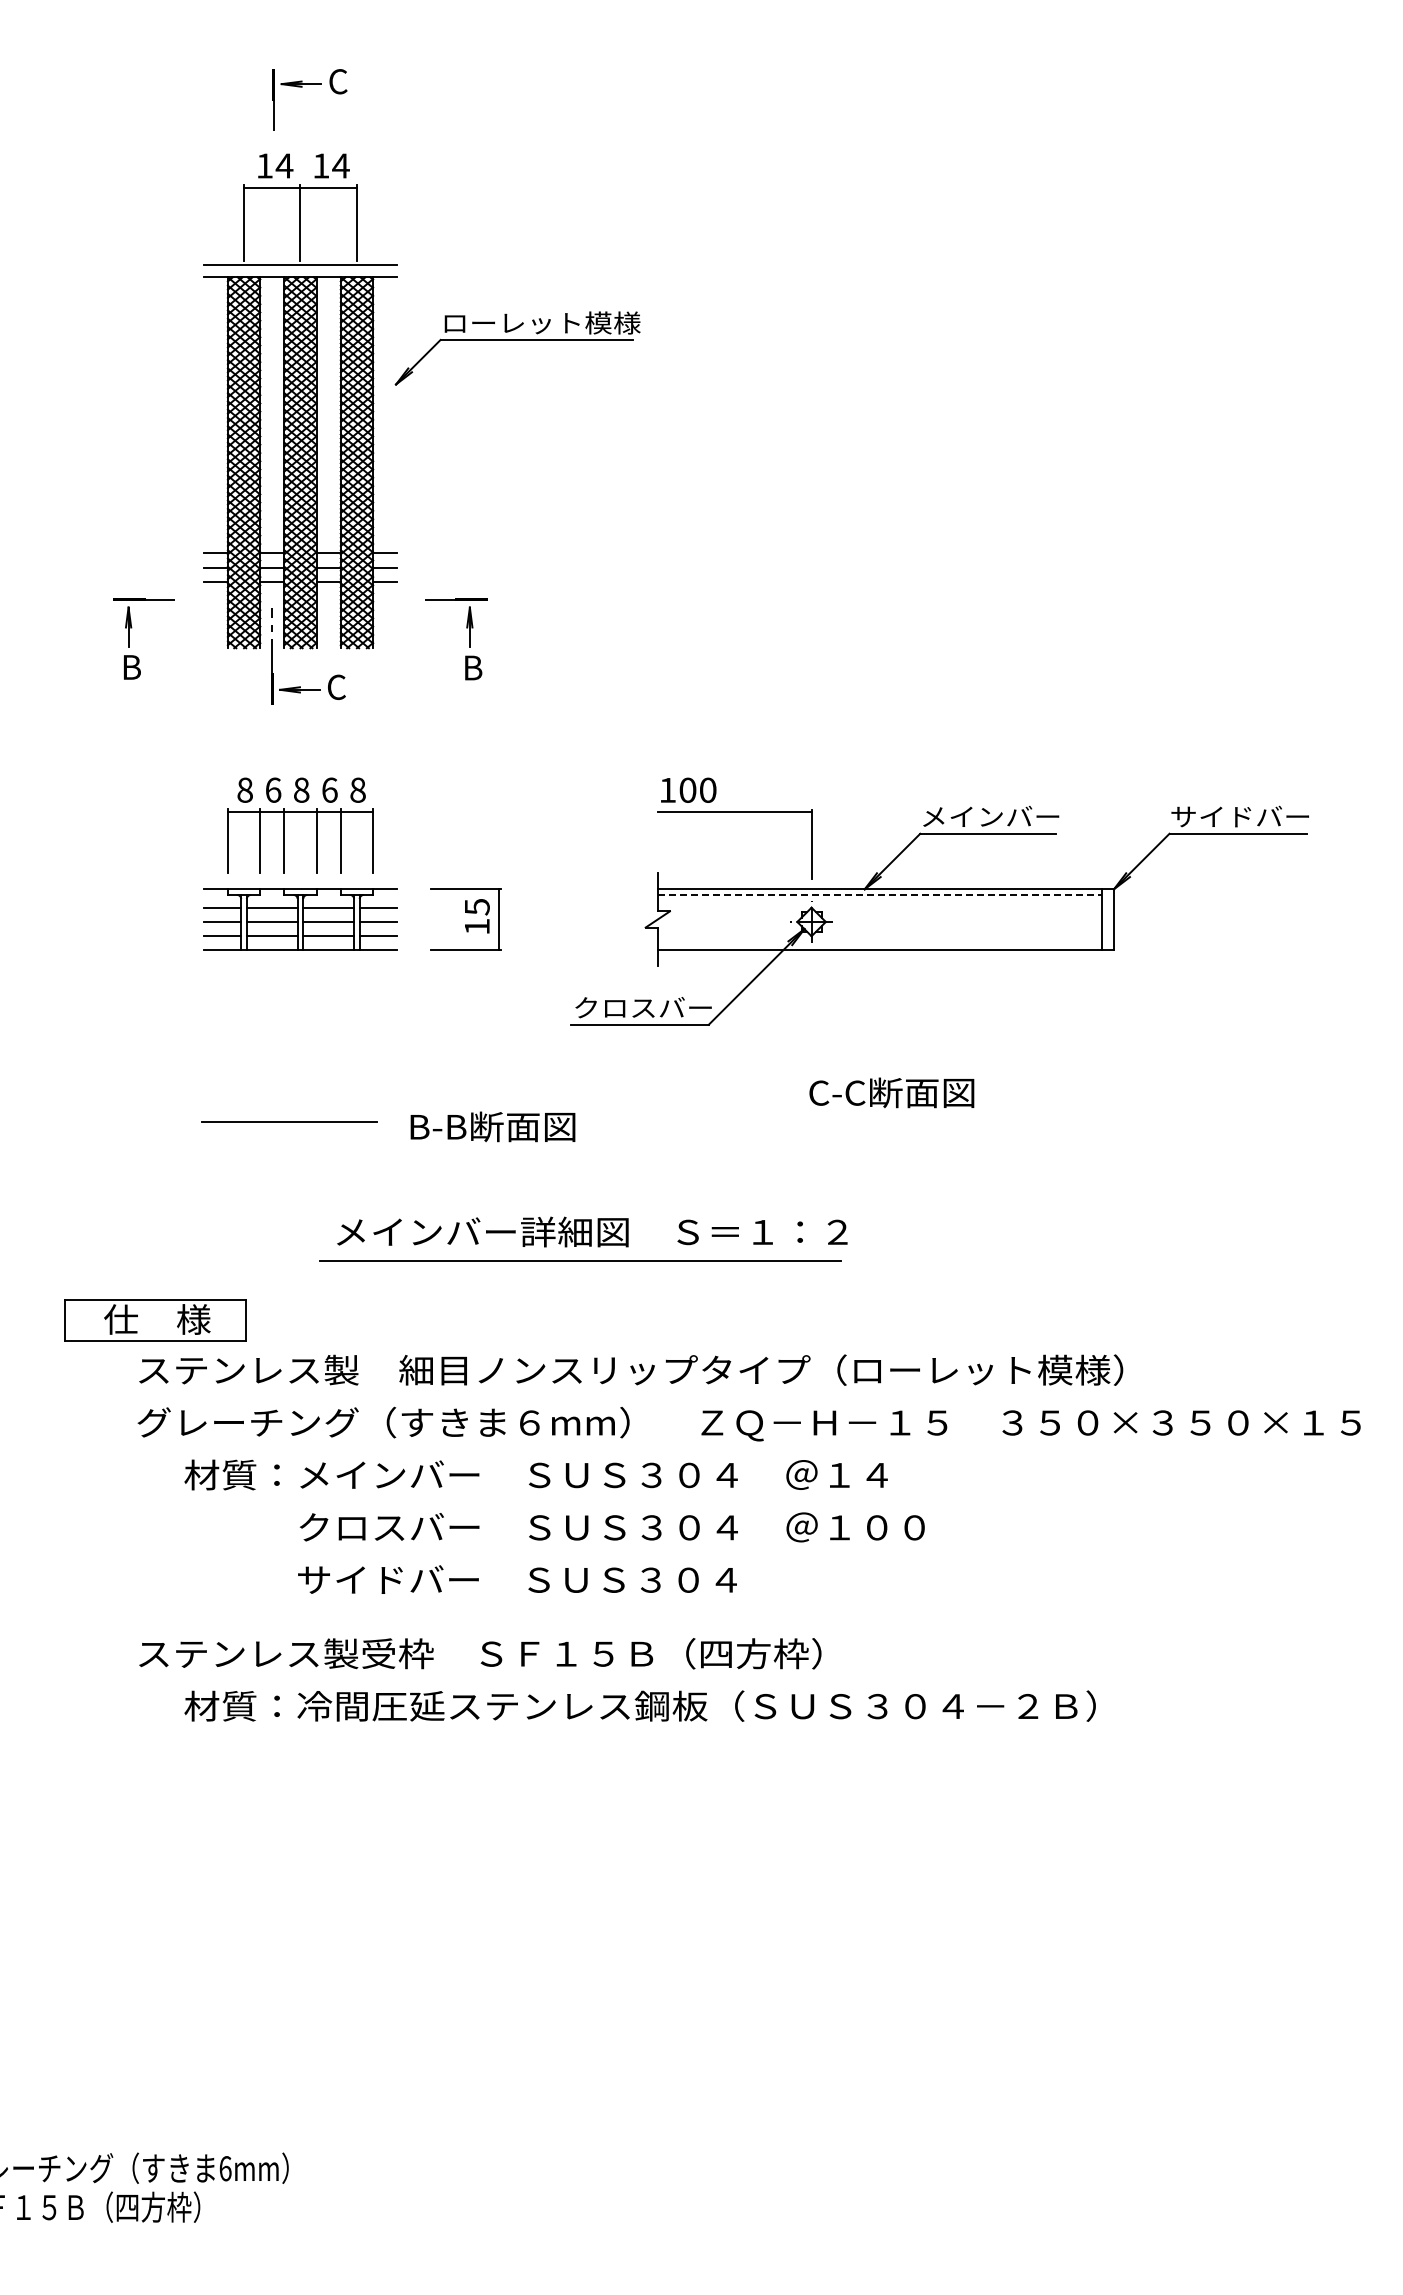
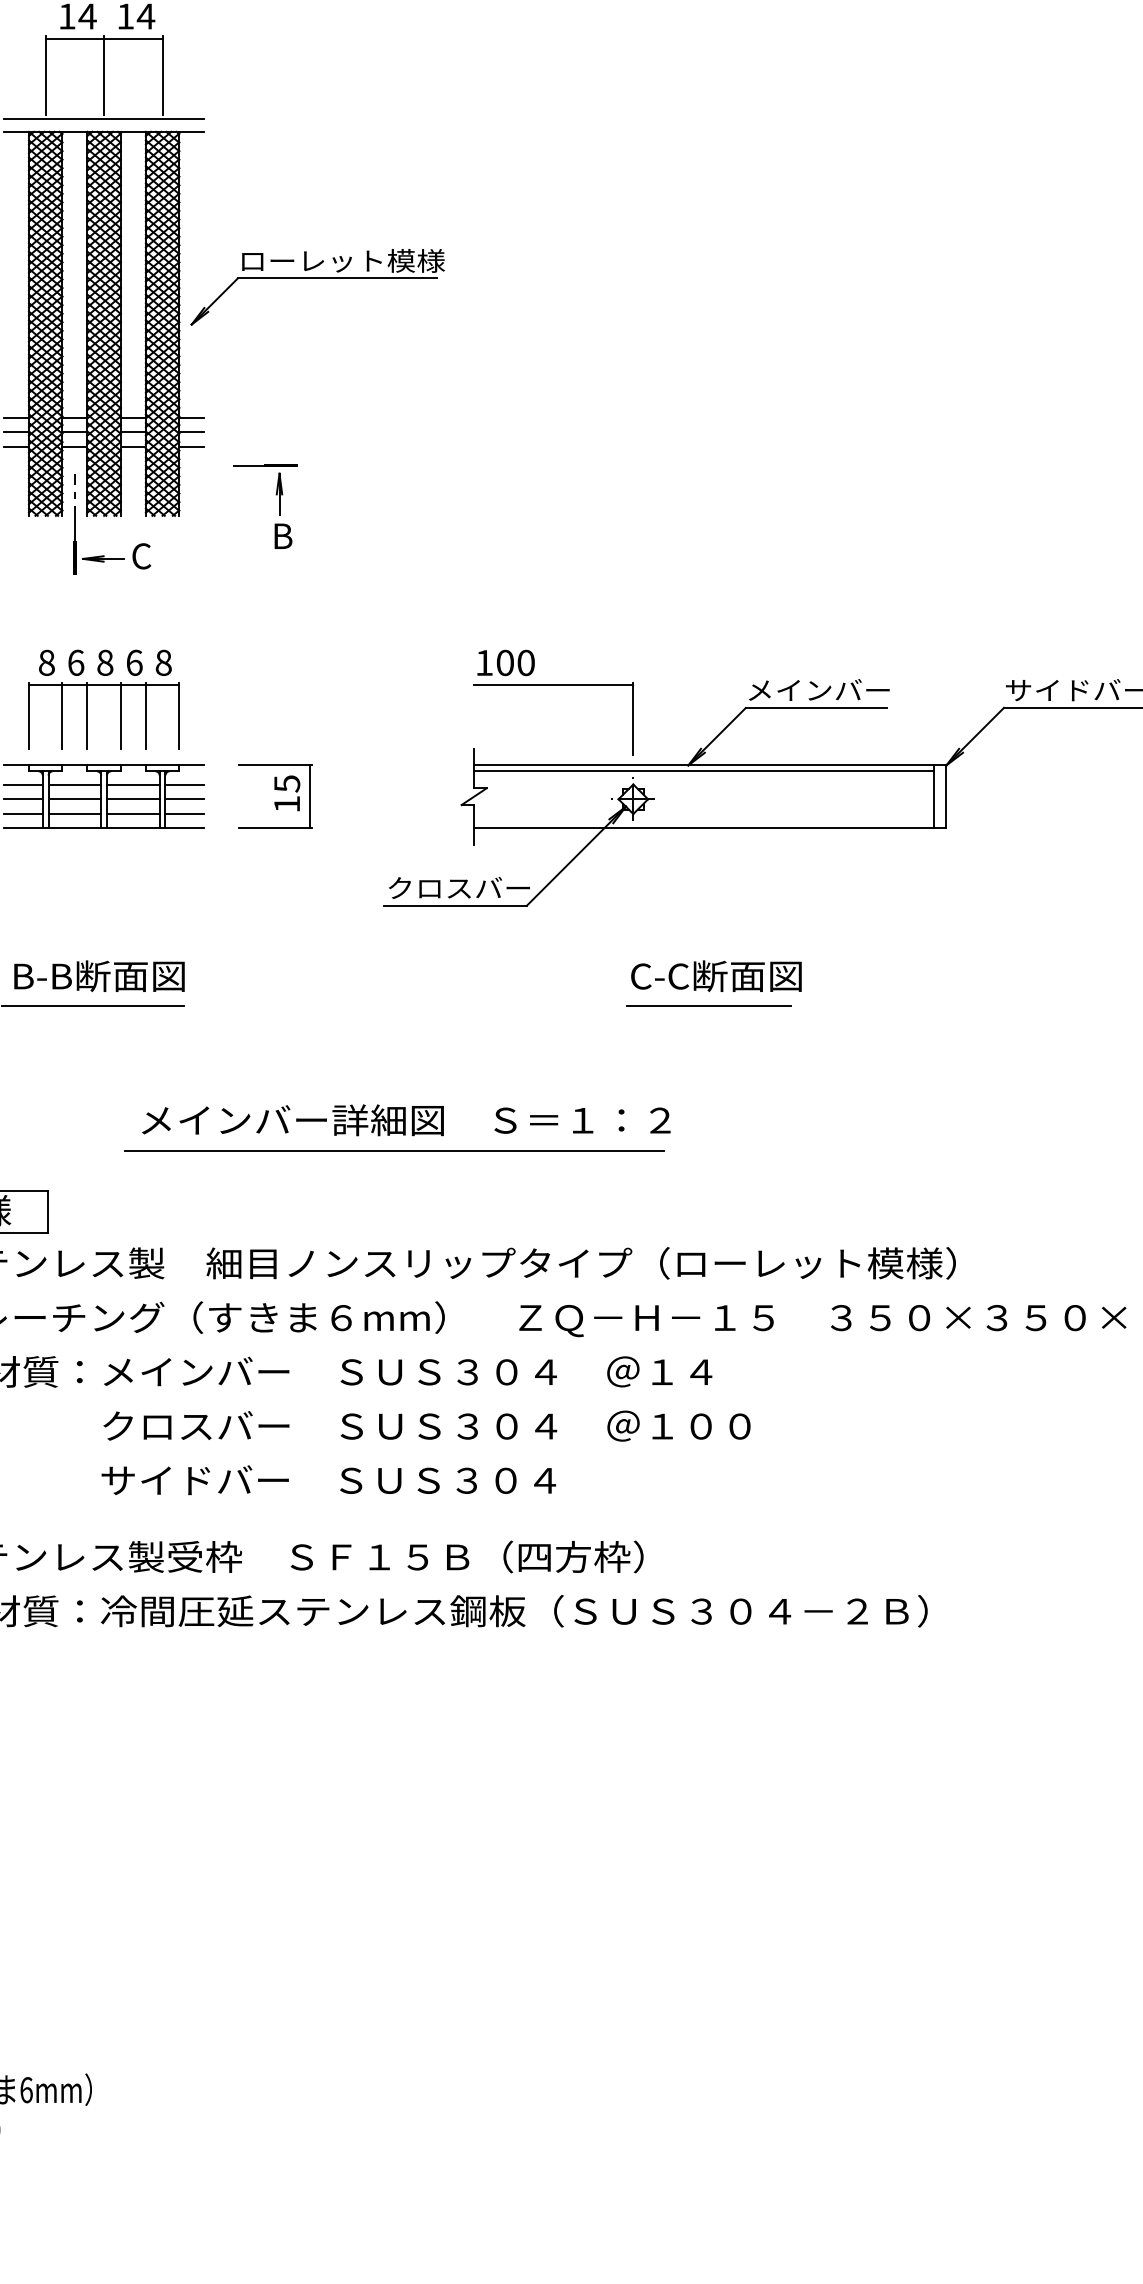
part: (517, 340) -> (317, 279), moved
line: (880, 894) -> (704, 770), dashed -> solid
line: (884, 1122) -> (708, 1006), added
text: (492, 1126) -> (98, 975), moved

